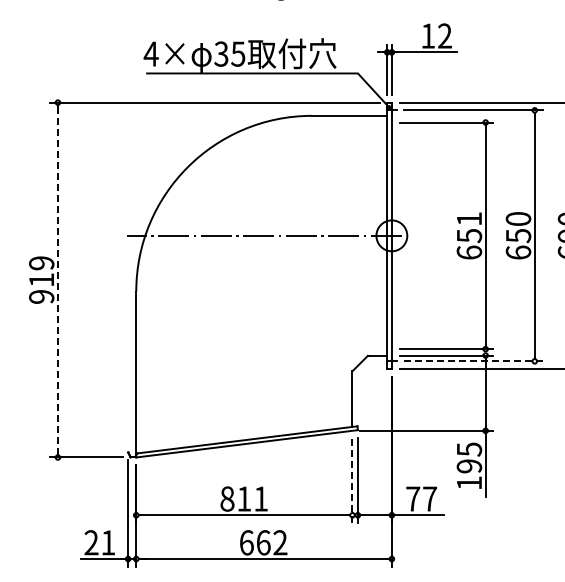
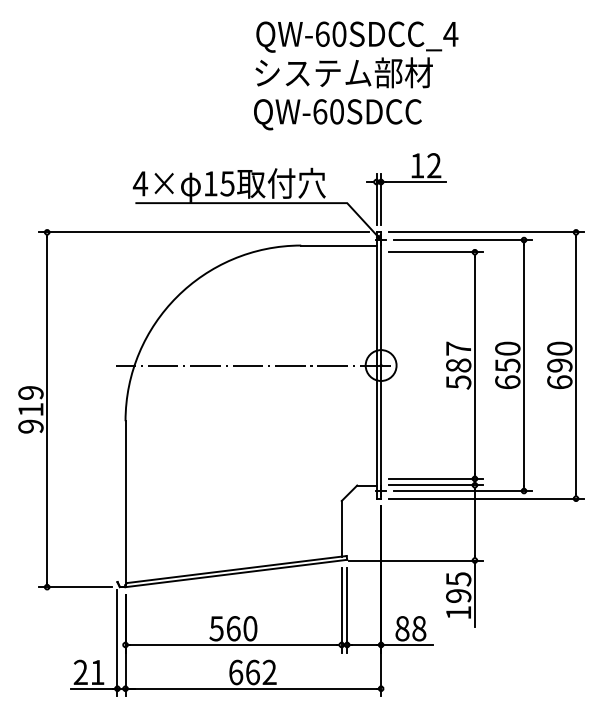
text: (221, 53) -> (210, 183), 35 -> 15
text: (469, 235) -> (458, 365), 651 -> 587
line: (58, 279) -> (47, 409), dashed -> solid
line: (474, 361) -> (463, 491), dashed -> solid
line: (352, 480) -> (341, 610), dashed -> solid
text: (244, 498) -> (233, 628), 811 -> 560
text: (421, 498) -> (410, 628), 77 -> 88

